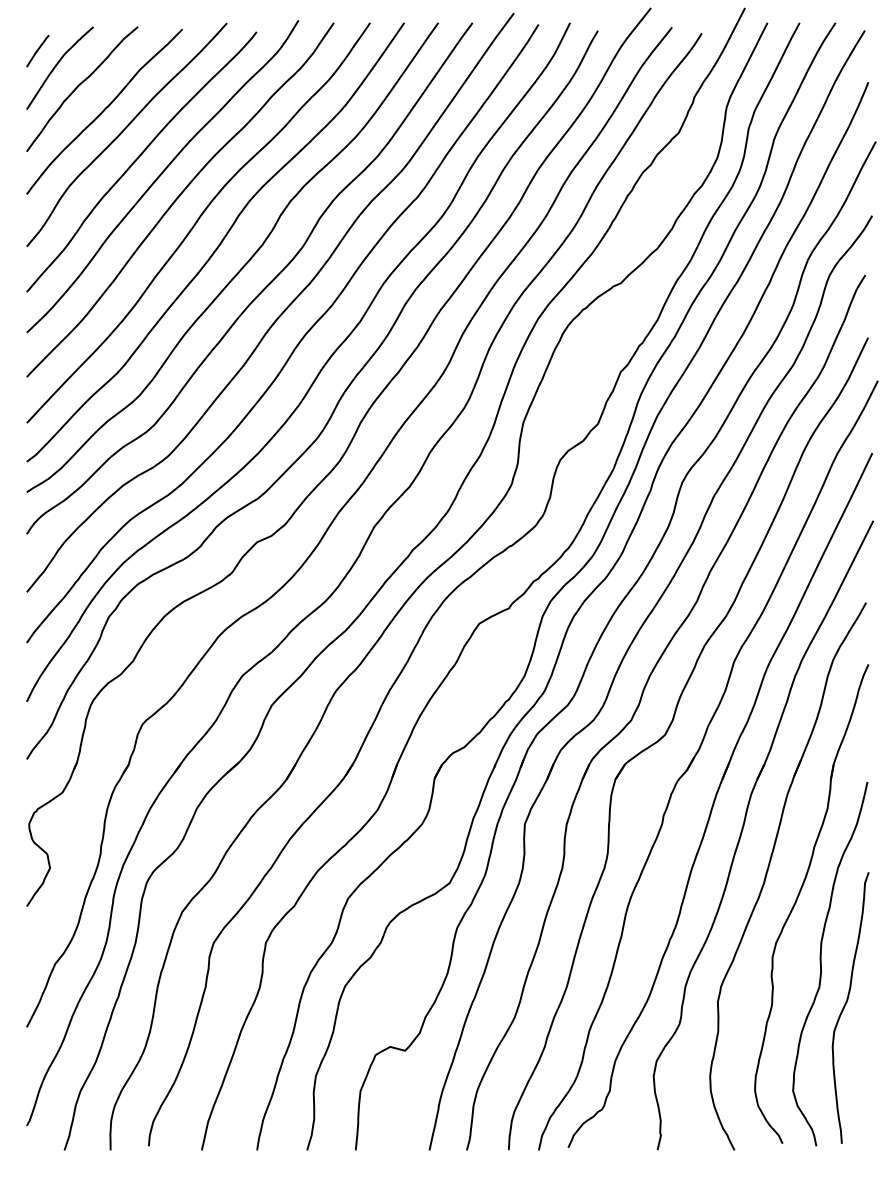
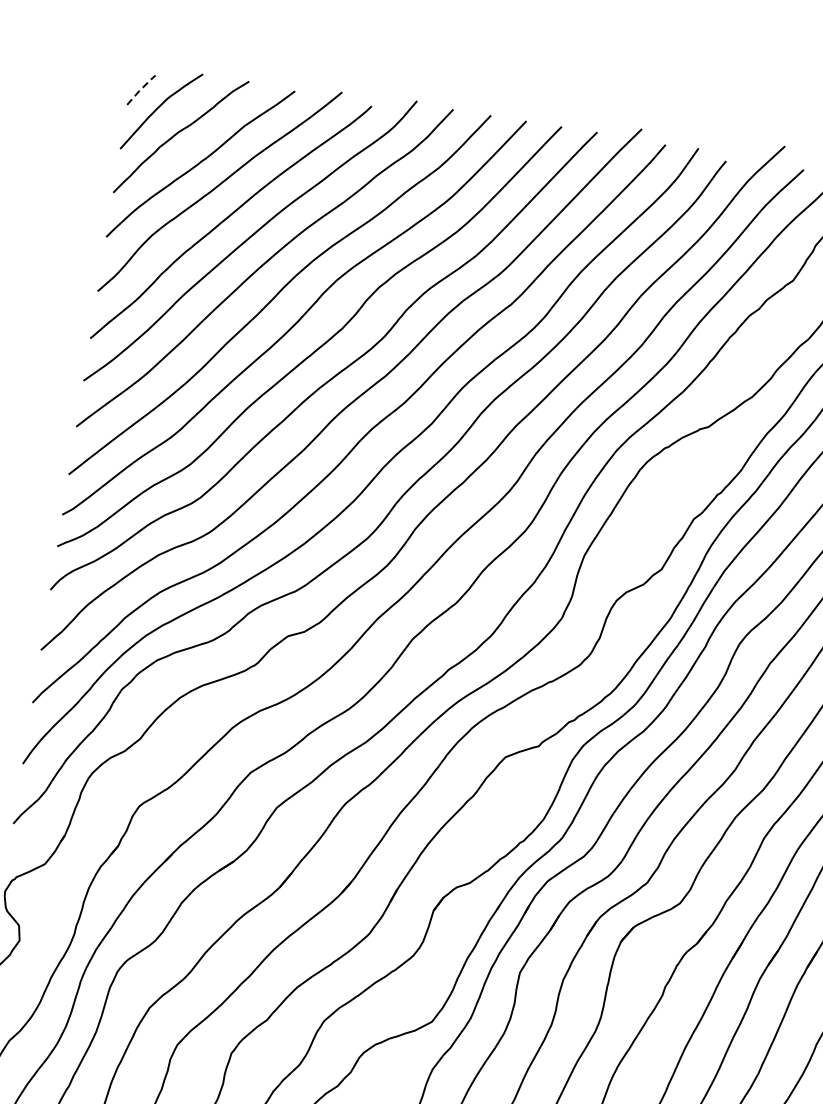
line: (37, 50) -> (141, 89), solid -> dashed

